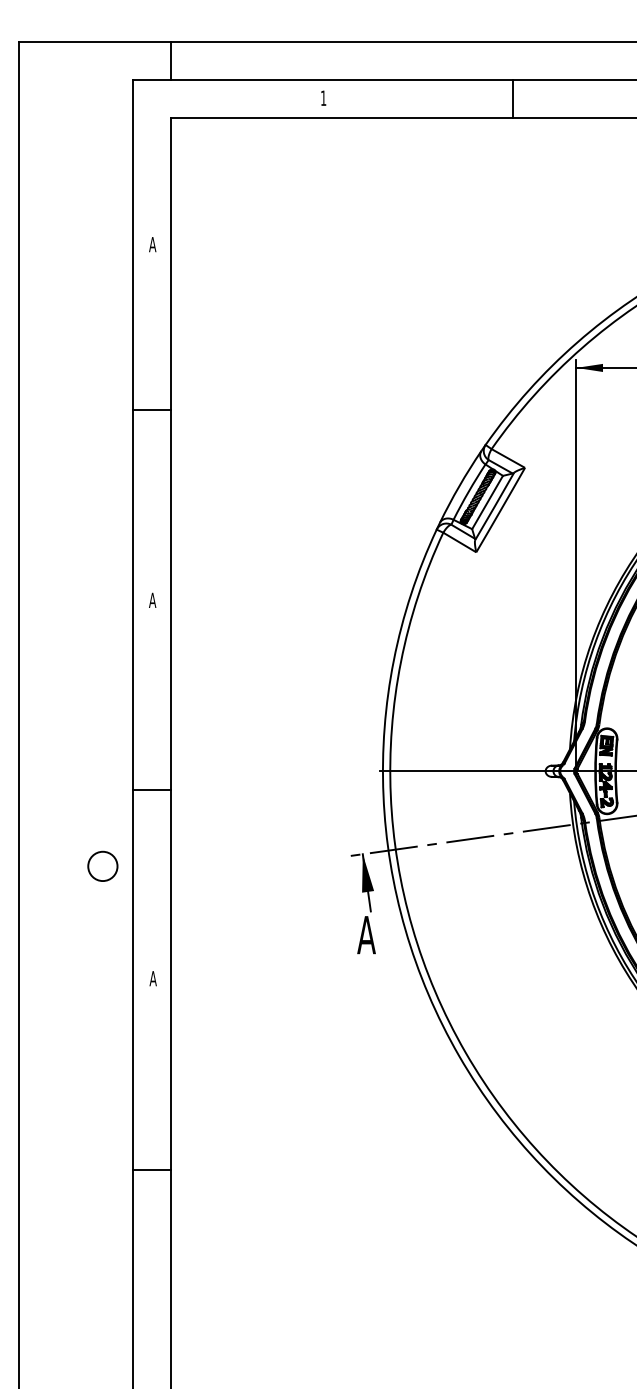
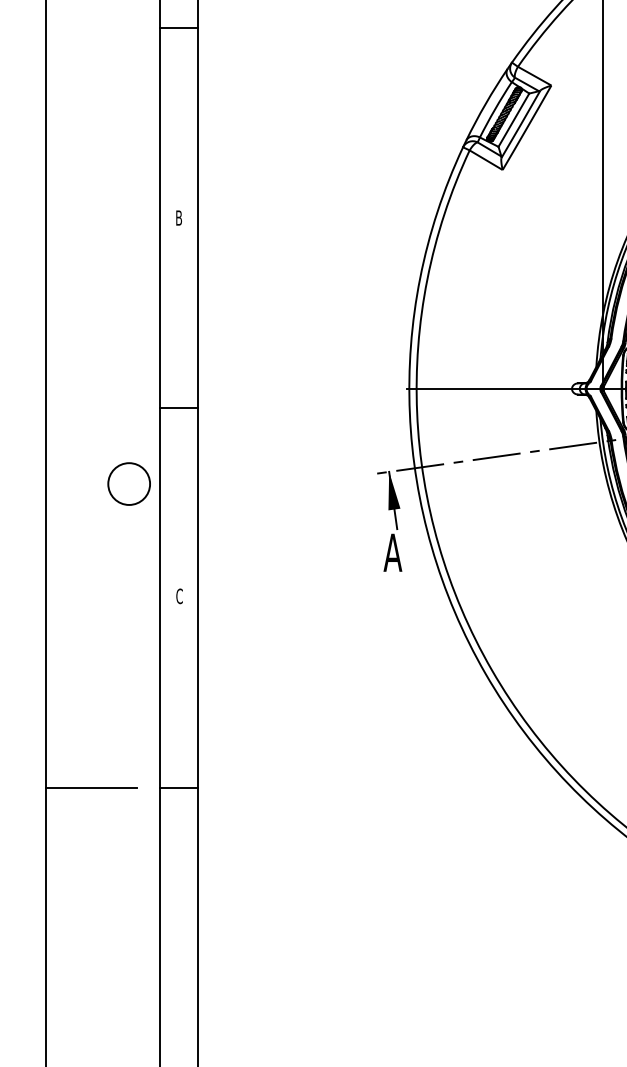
text: (152, 599) -> (178, 217), A -> B
circle: (102, 866) -> (128, 484), size x1.43
text: (152, 978) -> (178, 596), A -> C
line: (64, 1170) -> (90, 788), added

